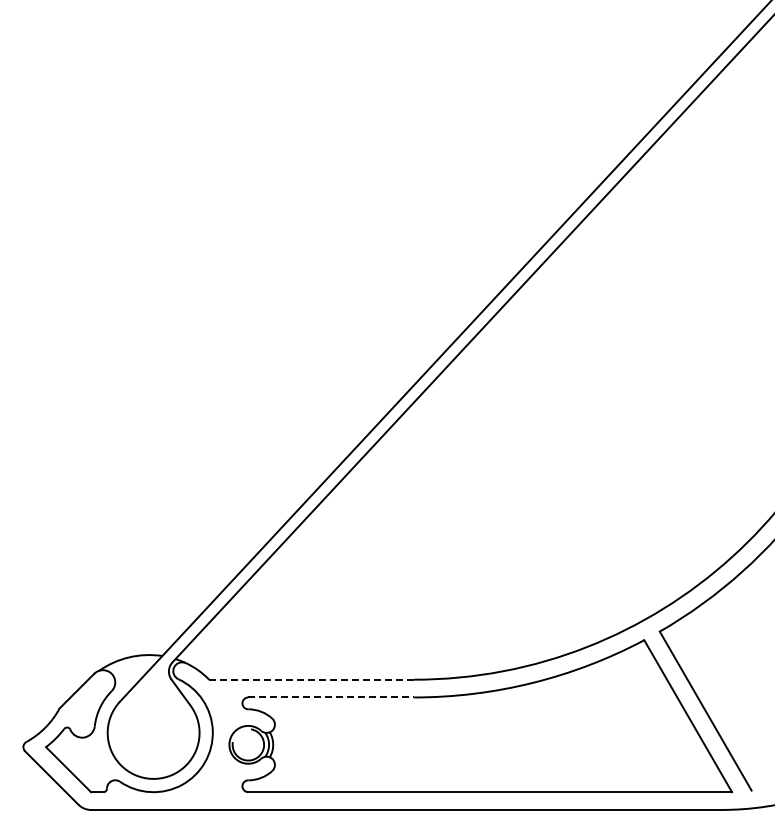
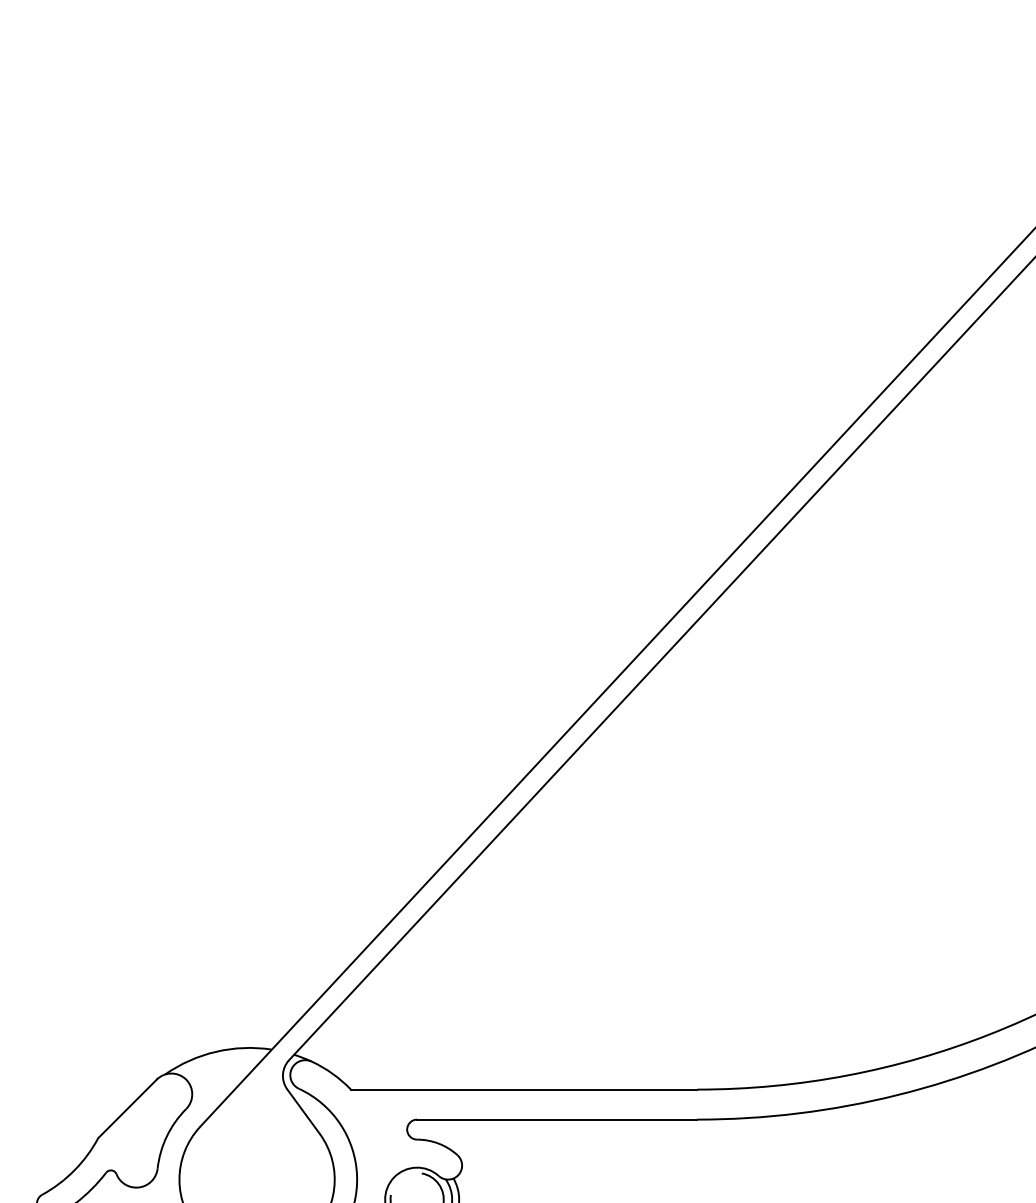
line: (312, 679) -> (525, 1089), dashed -> solid
line: (331, 697) -> (557, 1119), dashed -> solid

